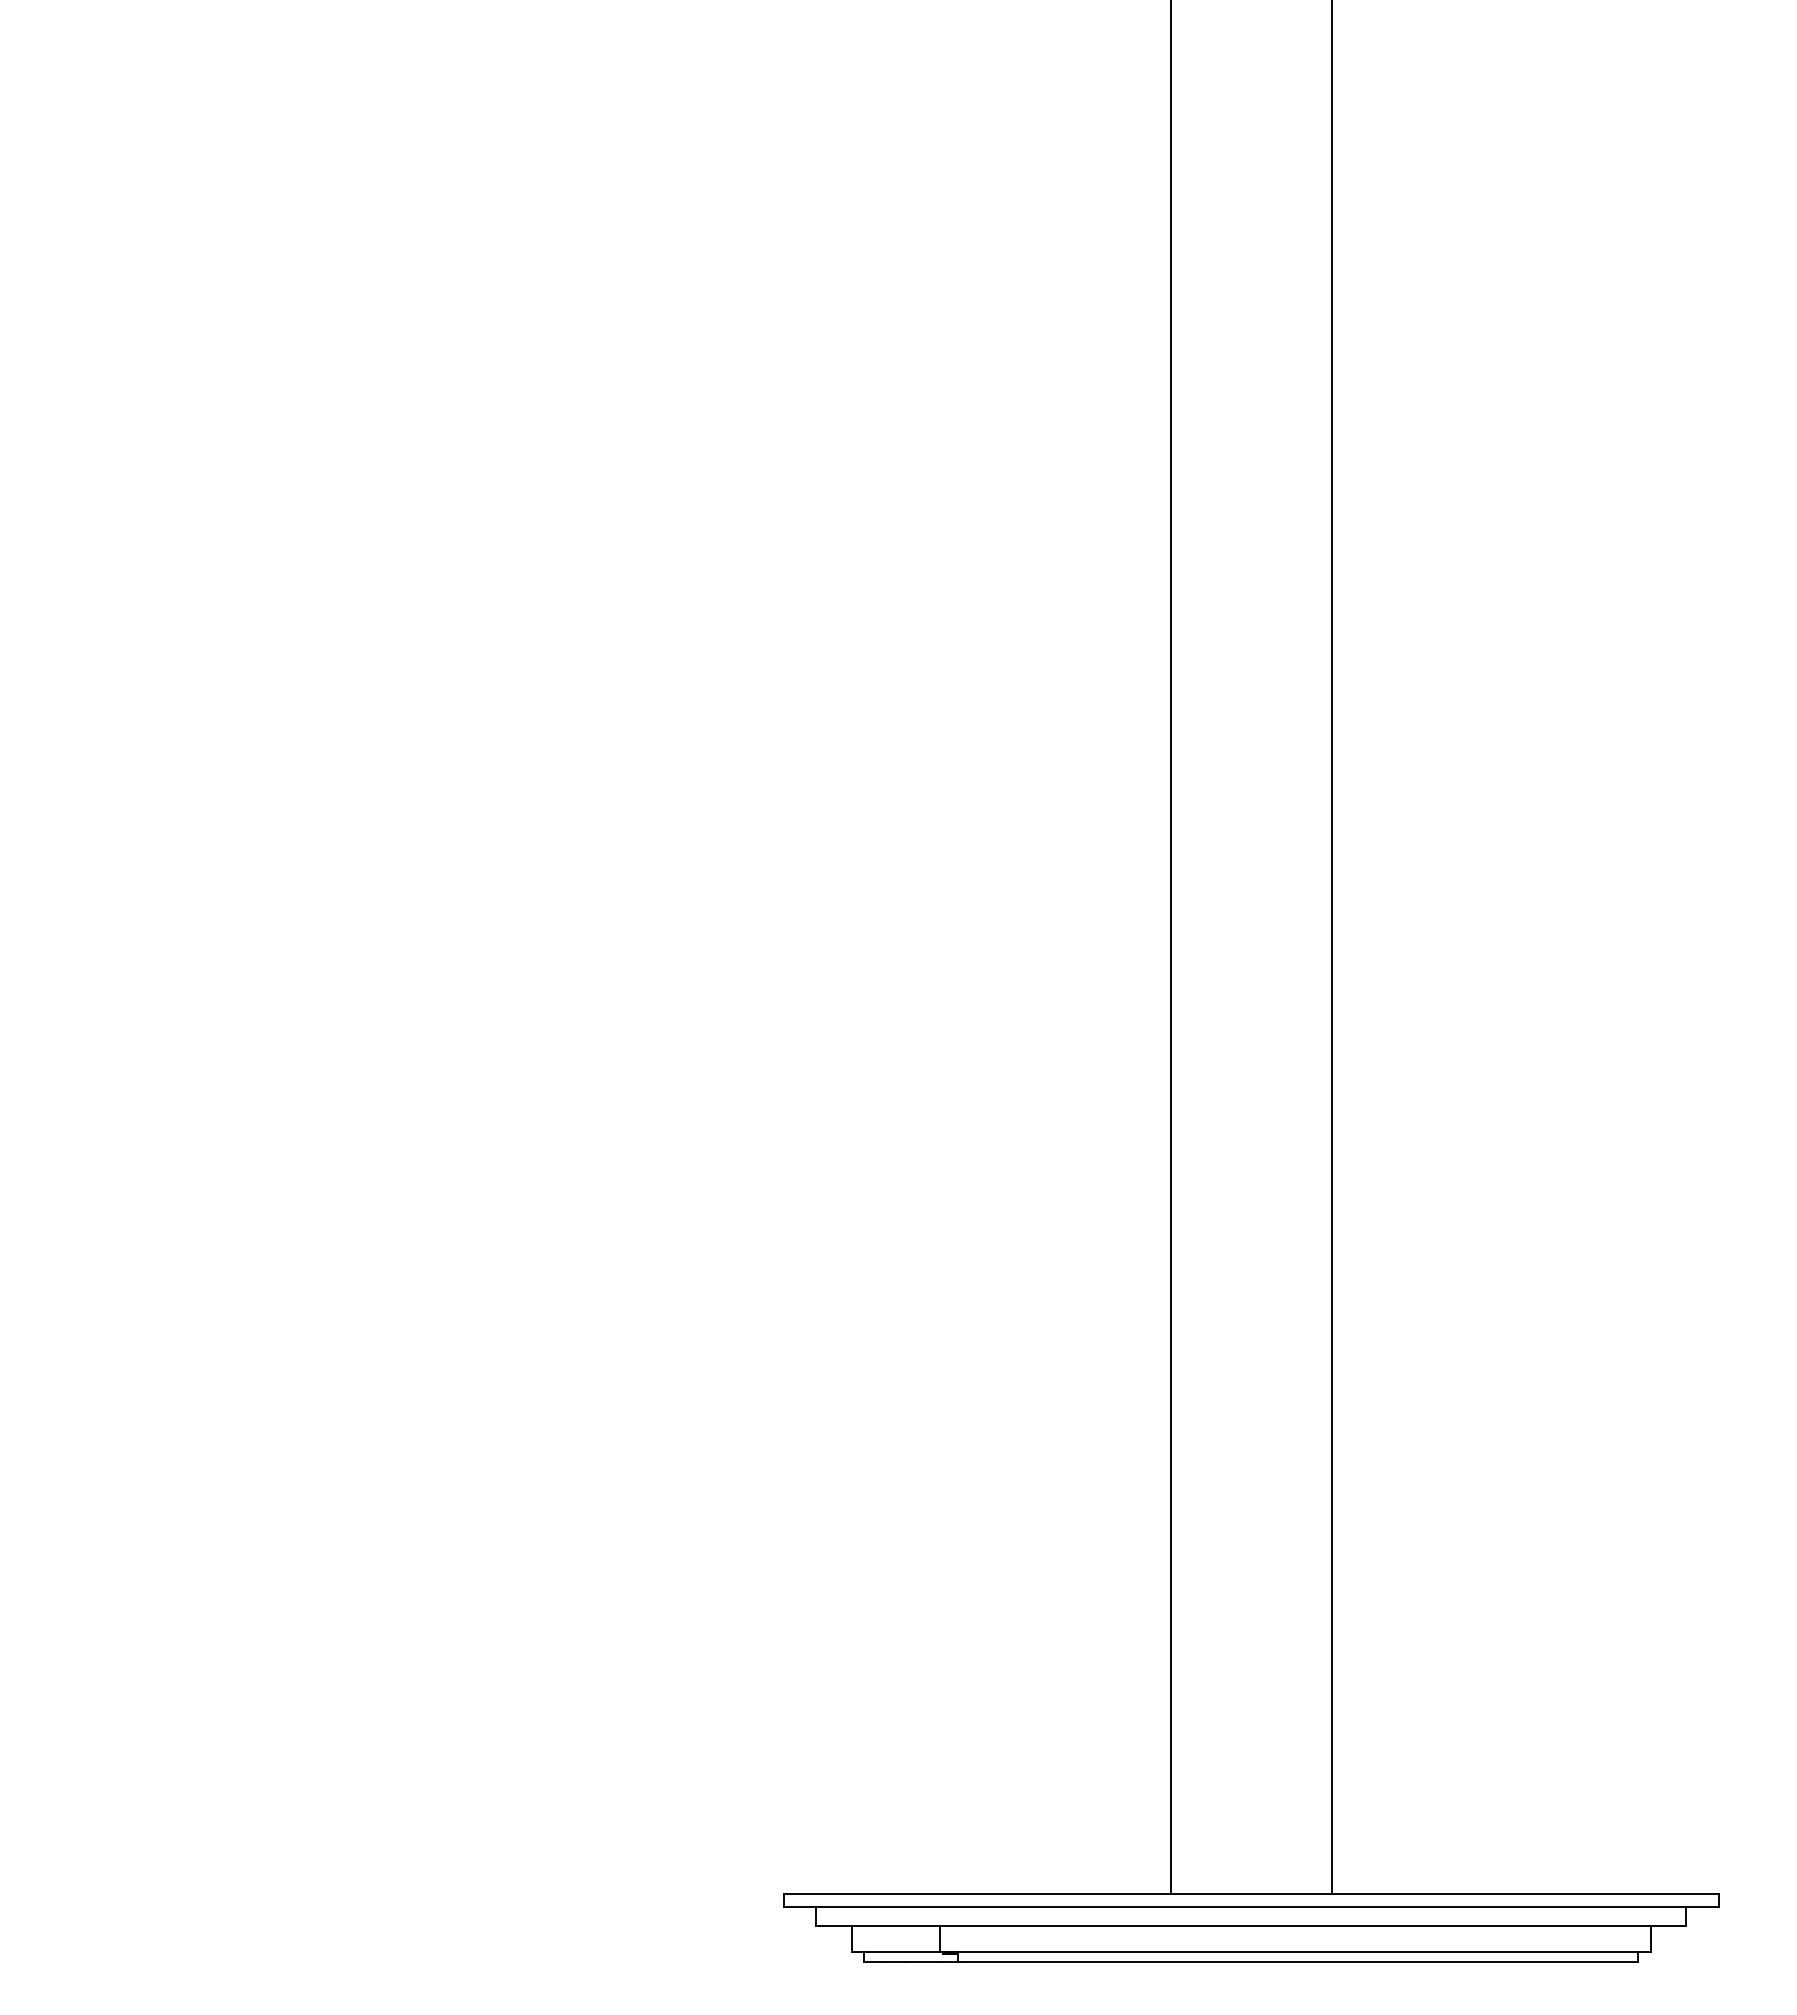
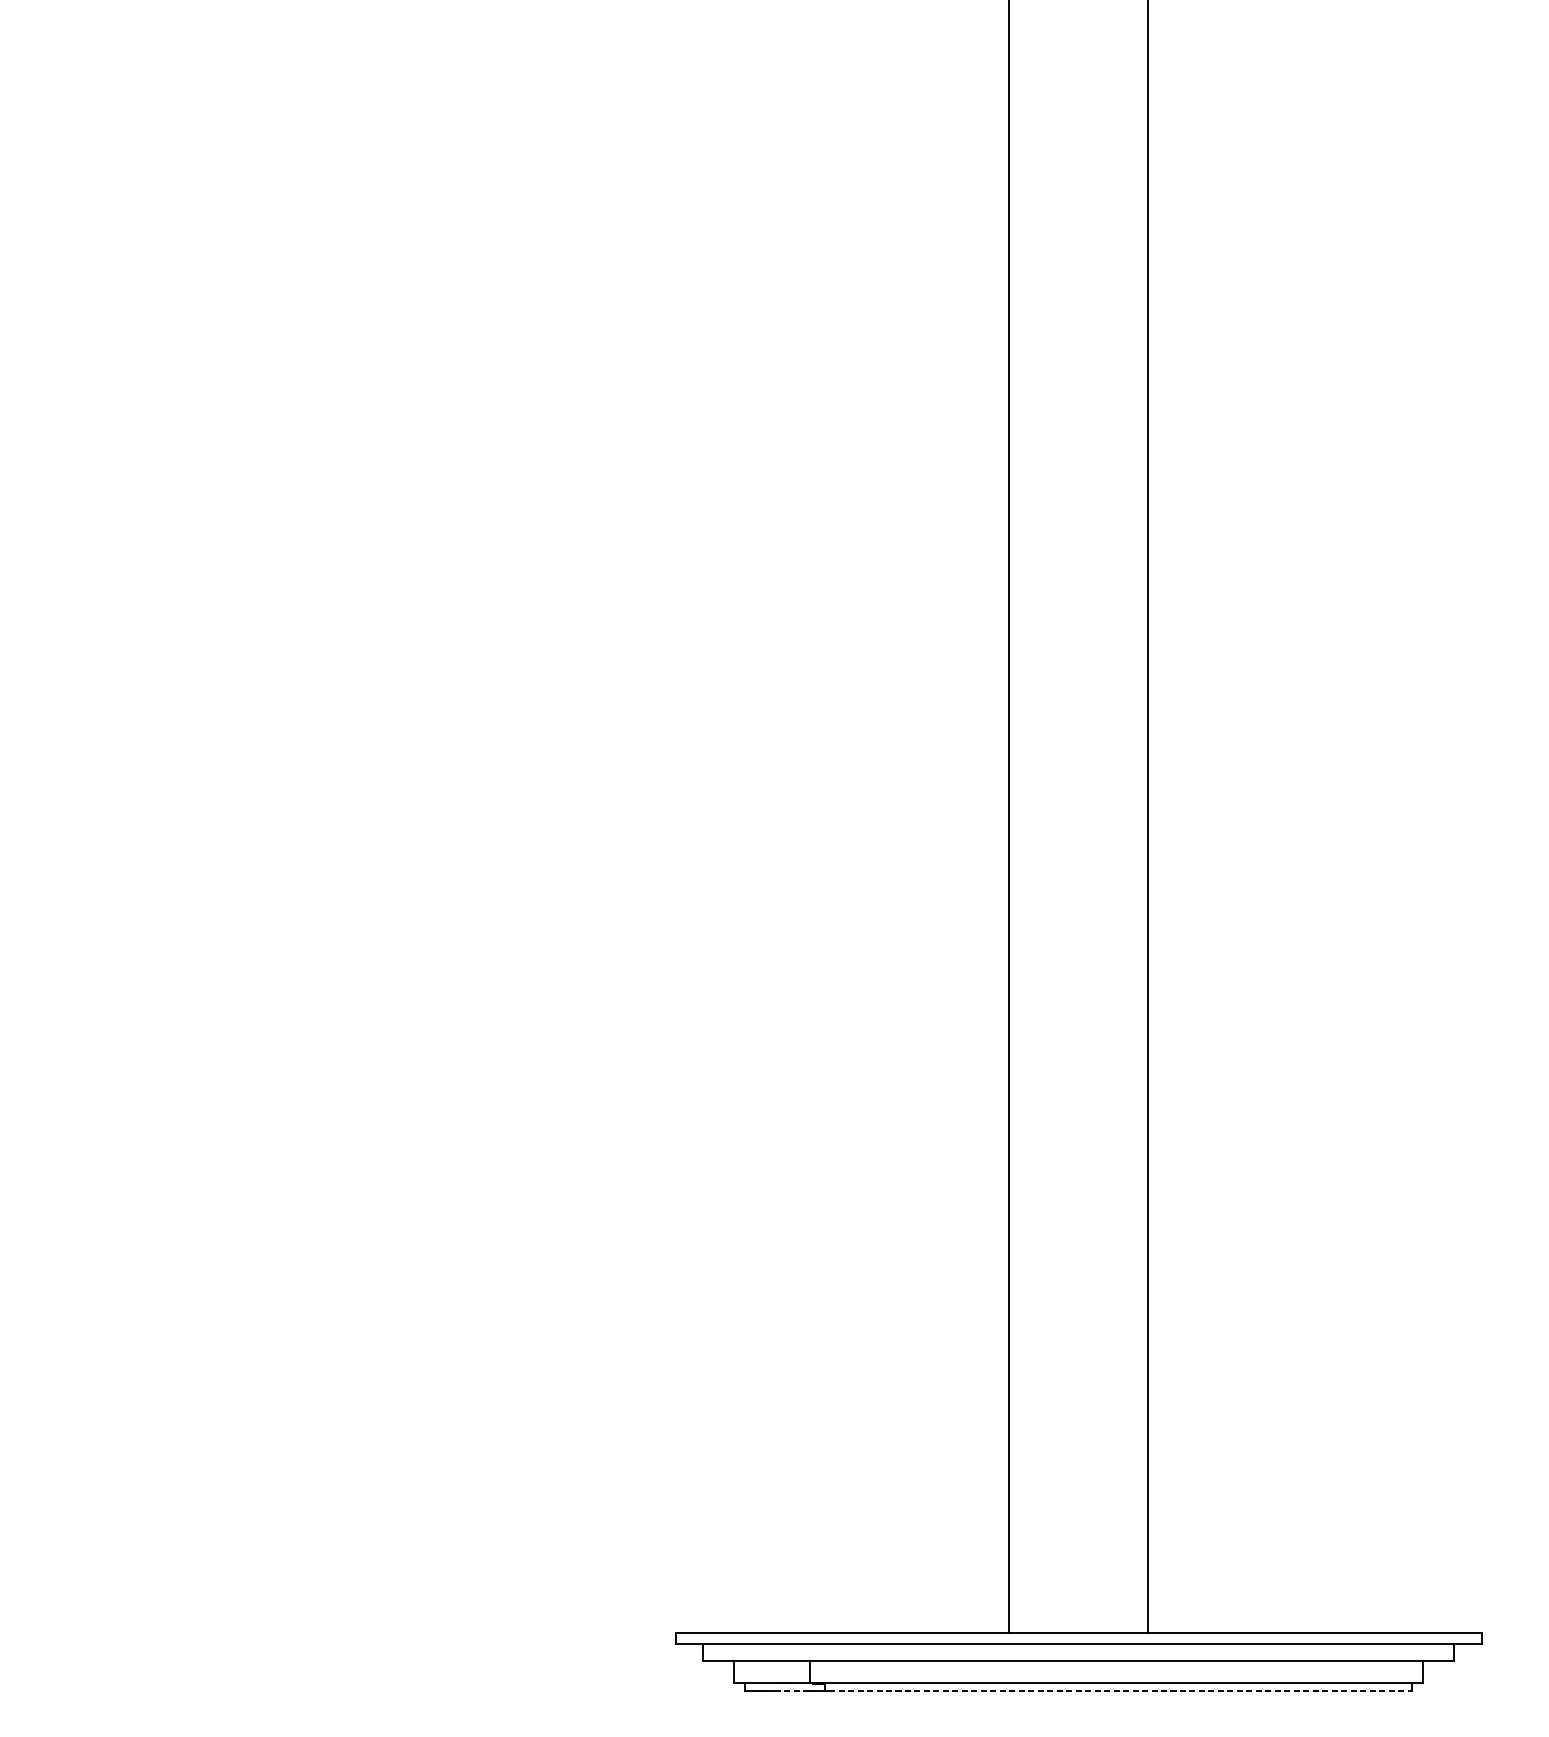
line: (921, 1961) -> (794, 1690), solid -> dashed
line: (1300, 1961) -> (1121, 1690), solid -> dashed

